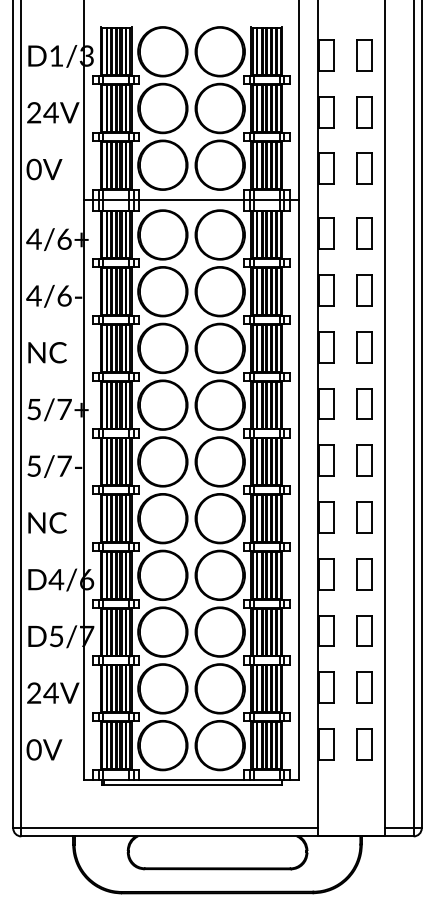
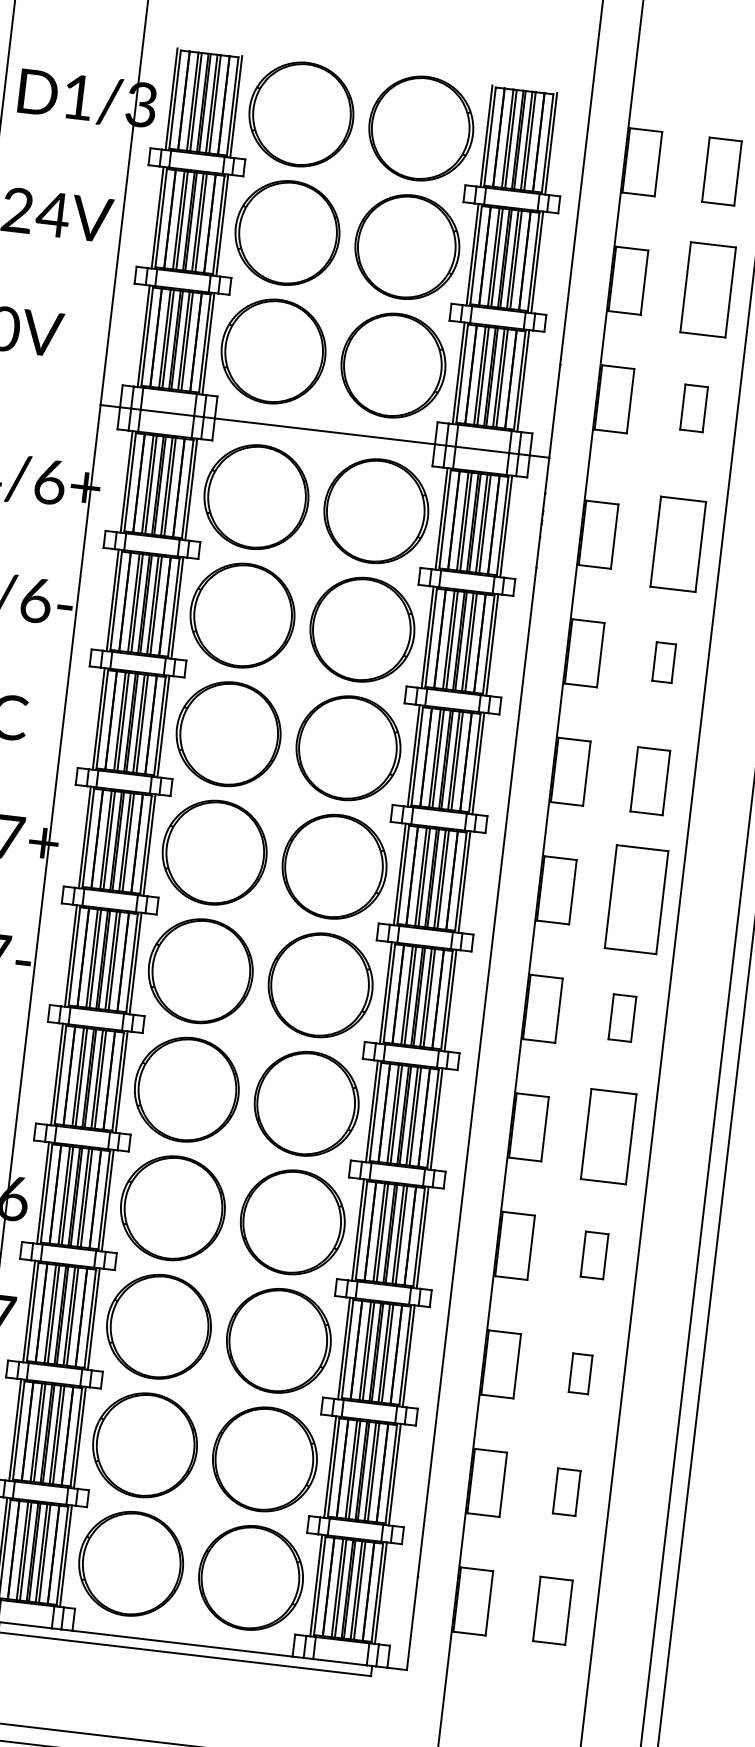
part: (364, 112) -> (707, 290), size x1.4
part: (364, 168) -> (693, 407), size x0.7
part: (364, 233) -> (678, 543), size x1.4
part: (364, 290) -> (664, 662), size x0.6
part: (364, 403) -> (636, 898), size x1.6
part: (364, 460) -> (622, 1017), size x0.7
part: (364, 517) -> (608, 1136), size x1.4
part: (364, 574) -> (594, 1255), size x0.7
part: (364, 630) -> (580, 1372), size x0.6
part: (364, 687) -> (566, 1491), size x0.7

